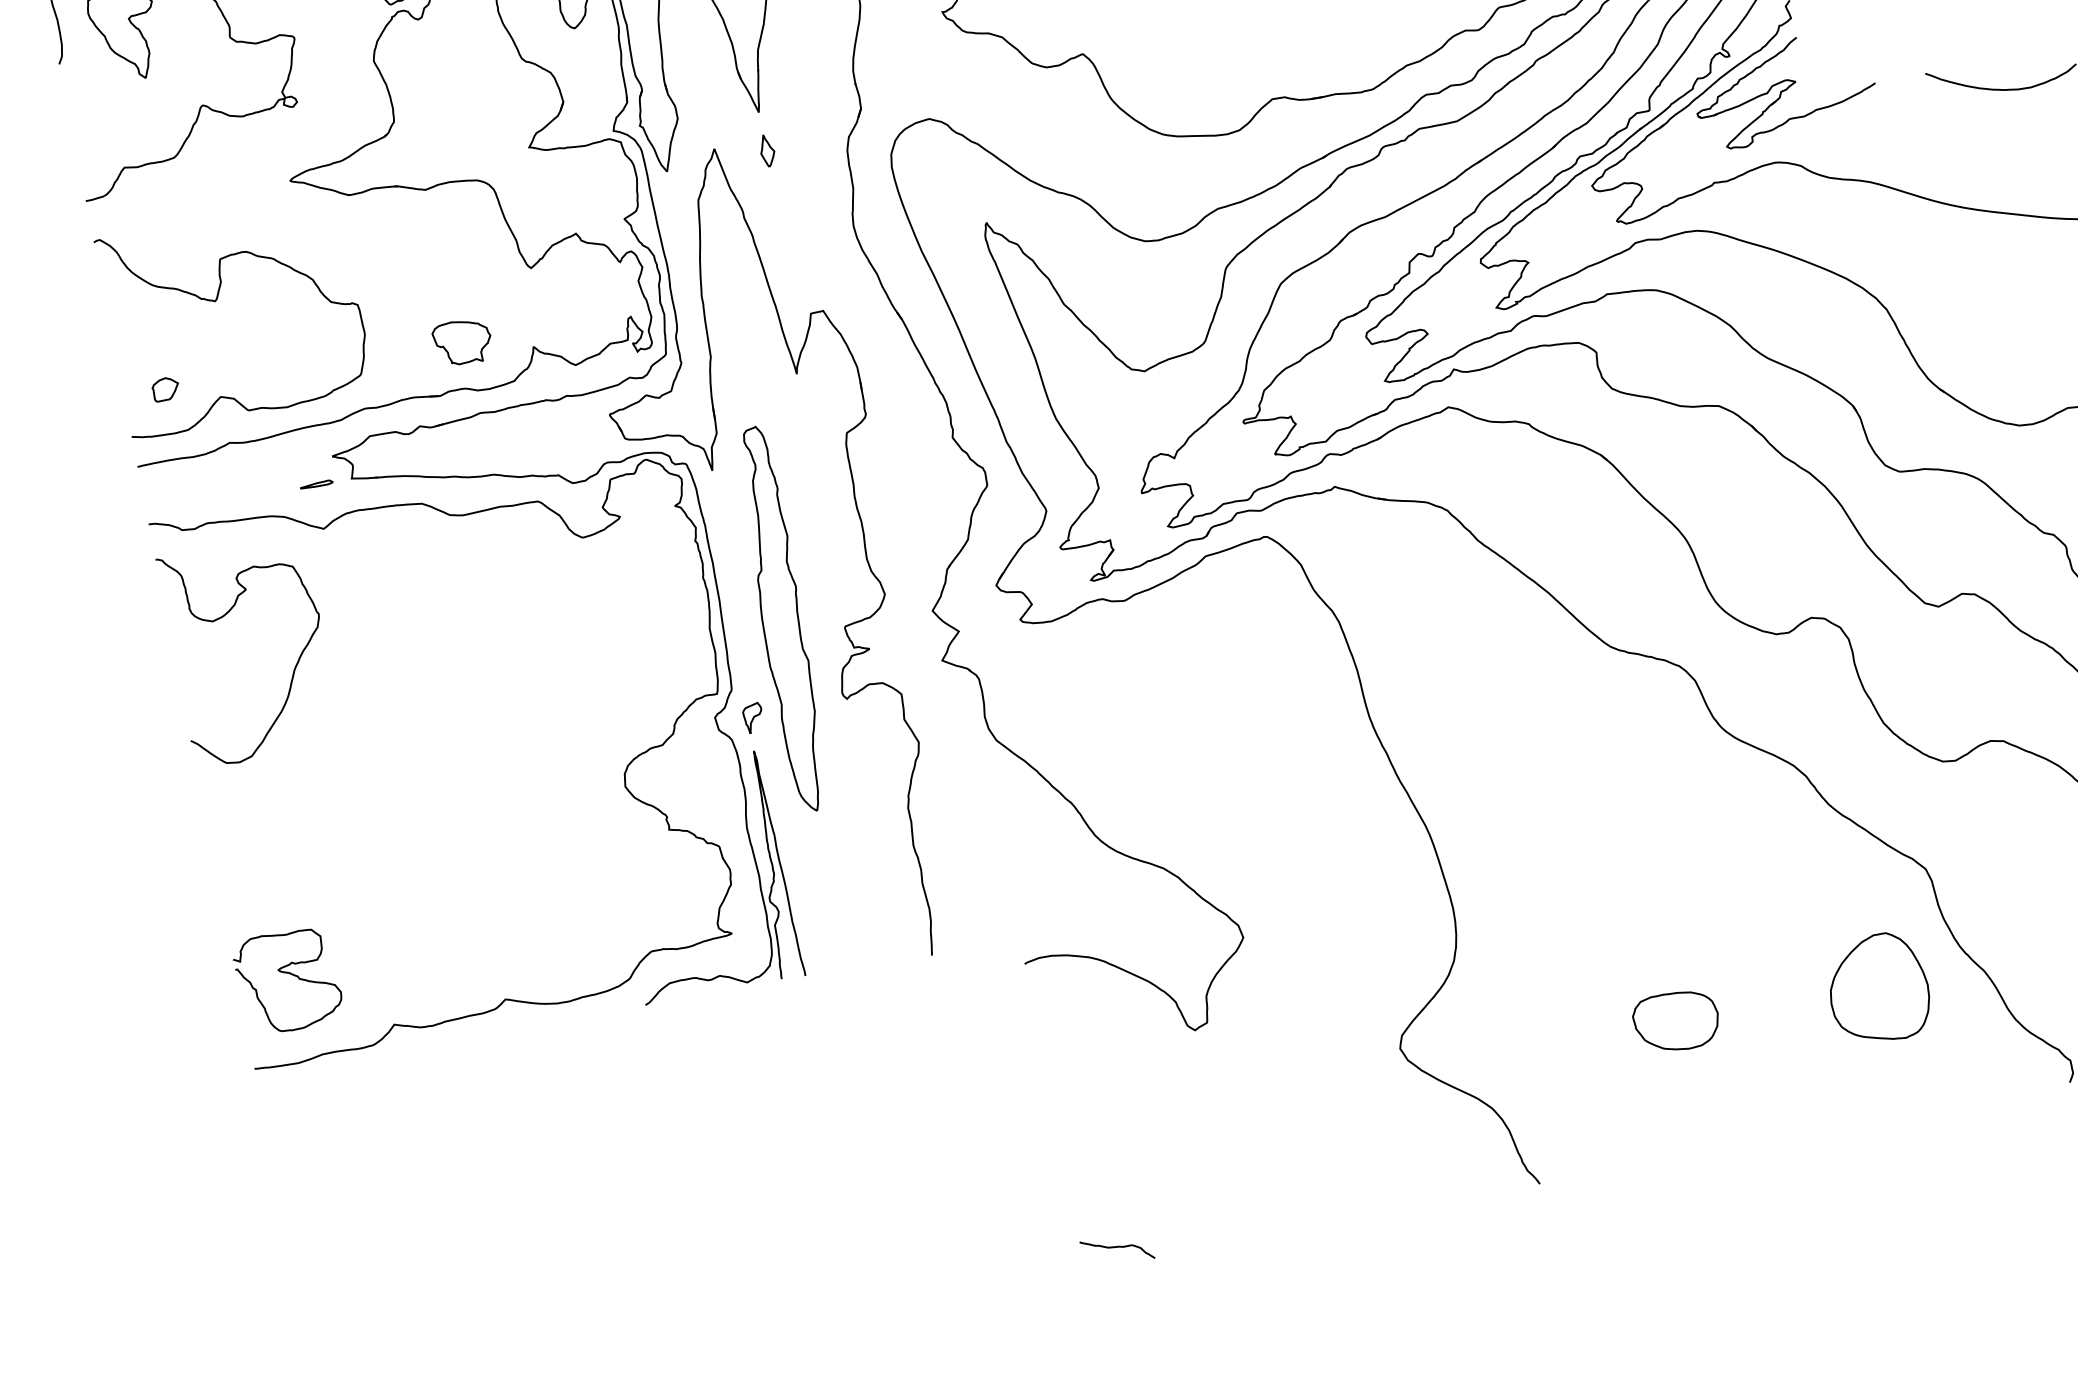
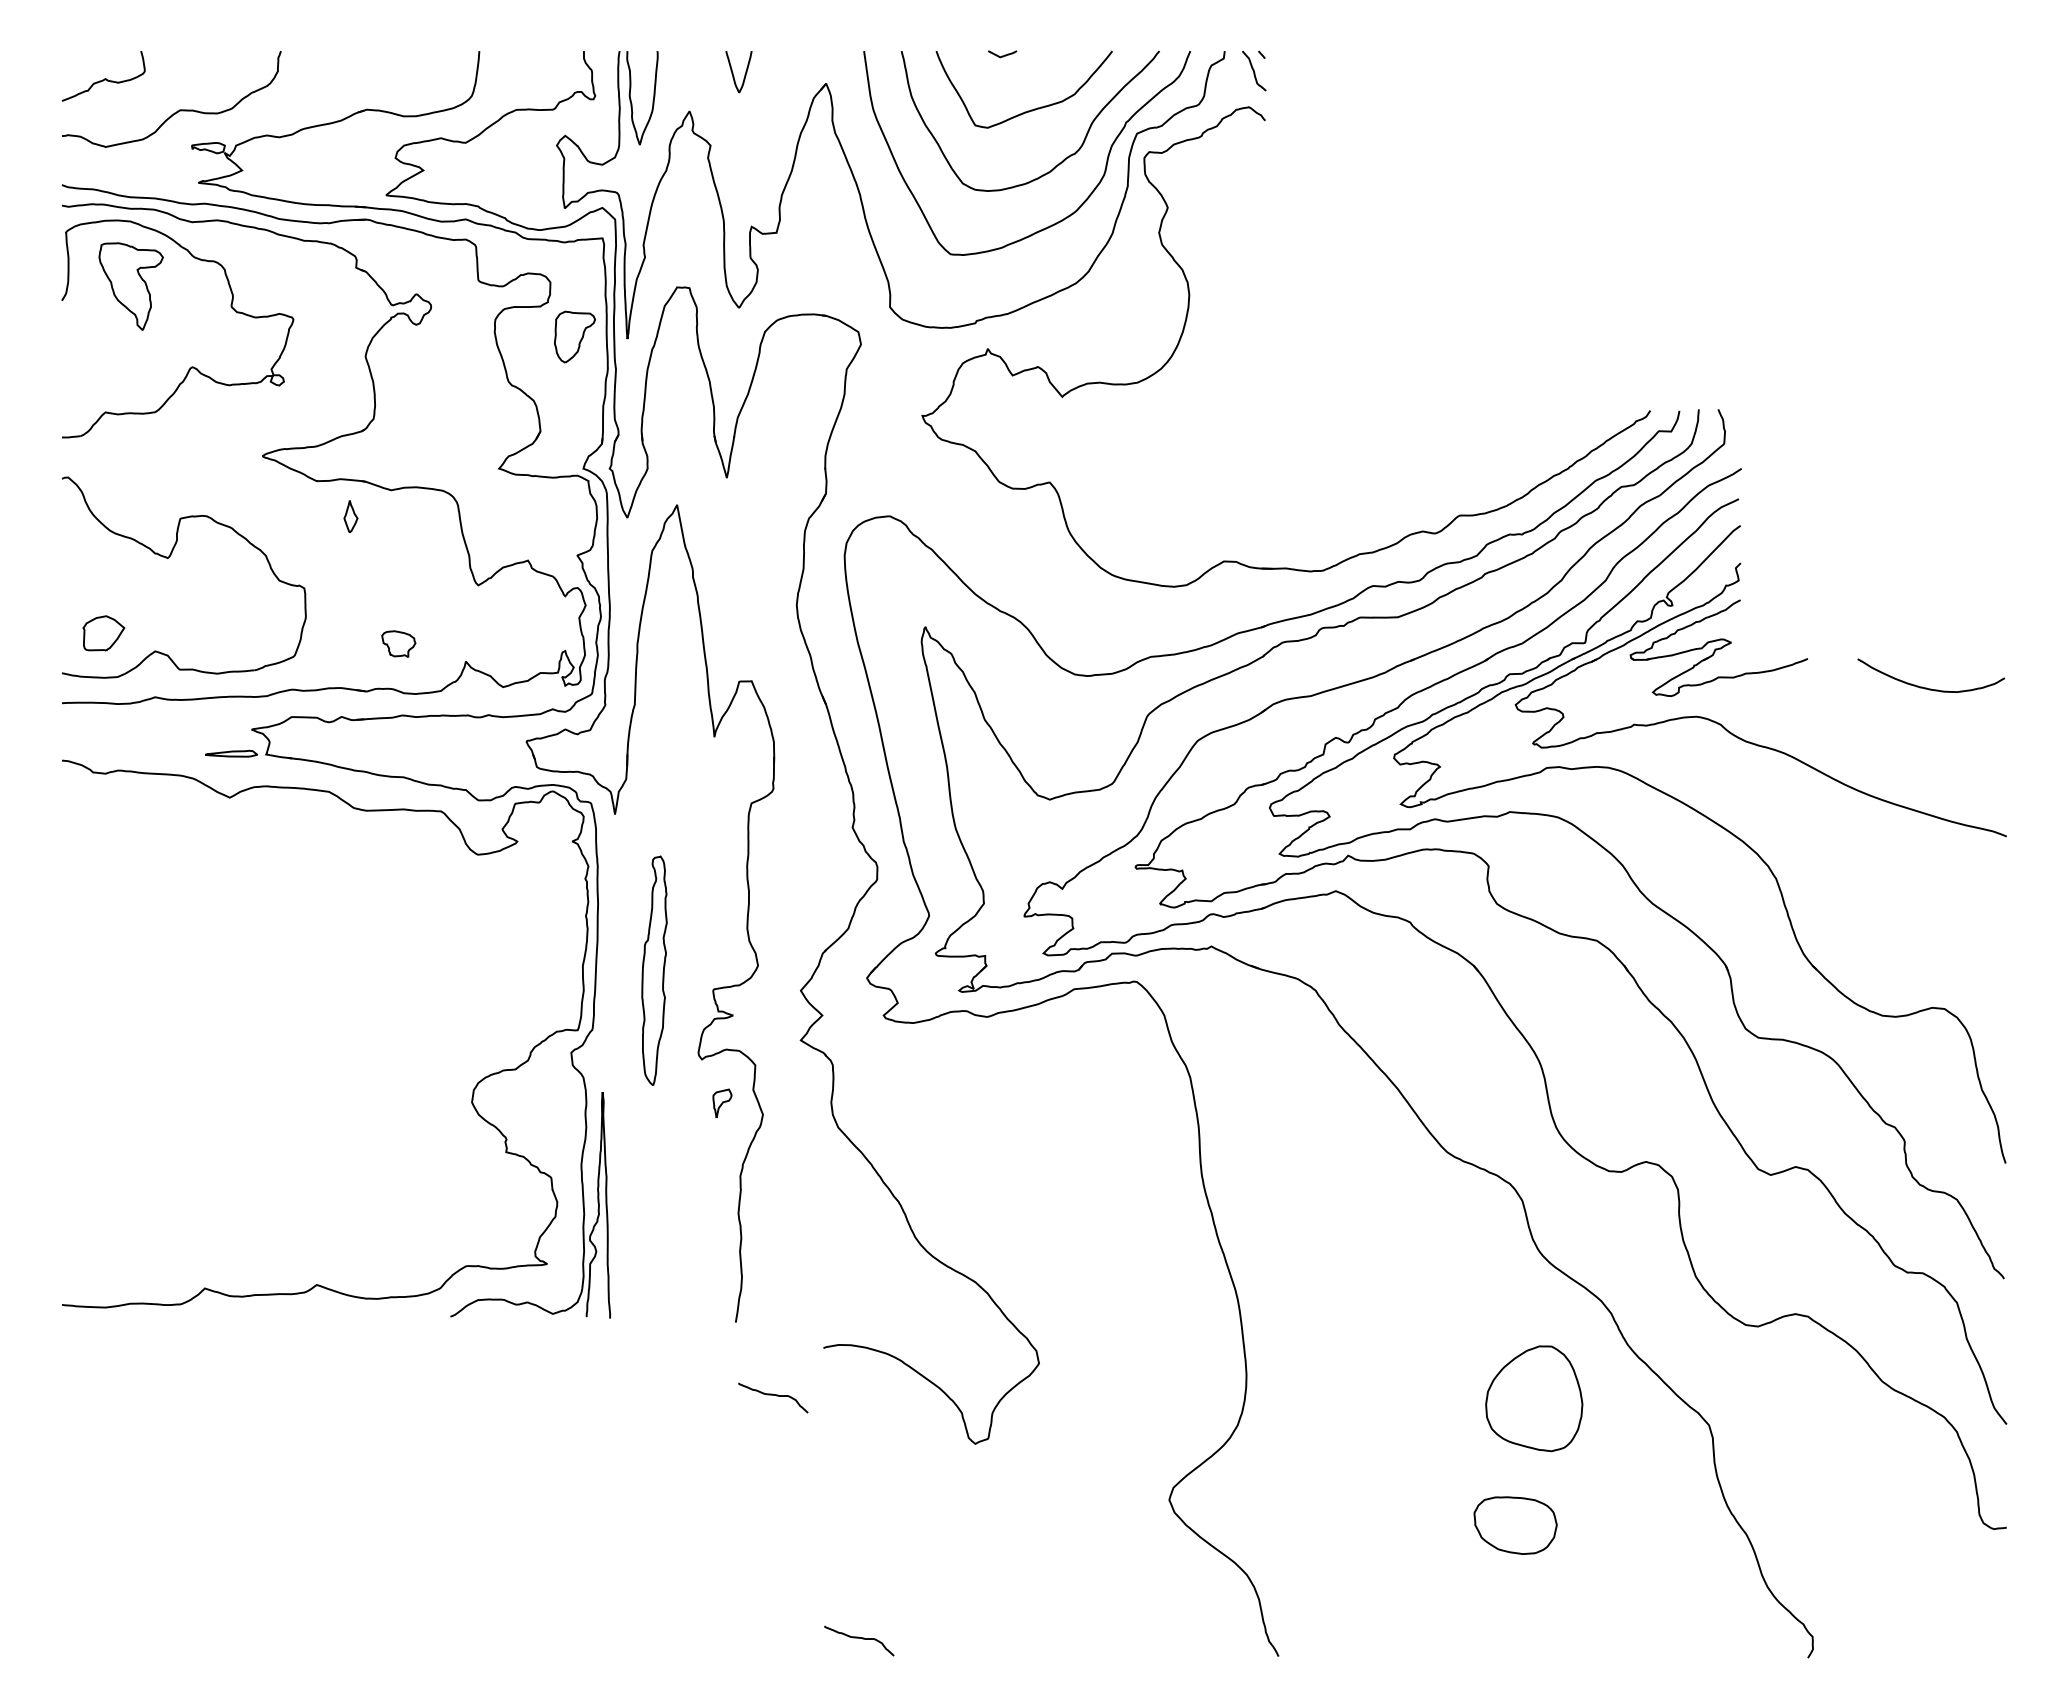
part: (766, 150) -> (350, 516), moved
part: (462, 341) -> (398, 643), size x0.6
part: (165, 389) -> (103, 633), size x1.6
part: (315, 484) -> (230, 753), size x1.6
curve: (223, 617) -> (116, 864), removed
part: (782, 619) -> (654, 970), size x0.6
part: (753, 717) -> (722, 1102), moved
curve: (289, 974) -> (113, 1220), removed
part: (1878, 988) -> (1534, 1398), moved
curve: (983, 1021) -> (773, 1395), added
part: (1676, 1021) -> (1515, 1525), moved

